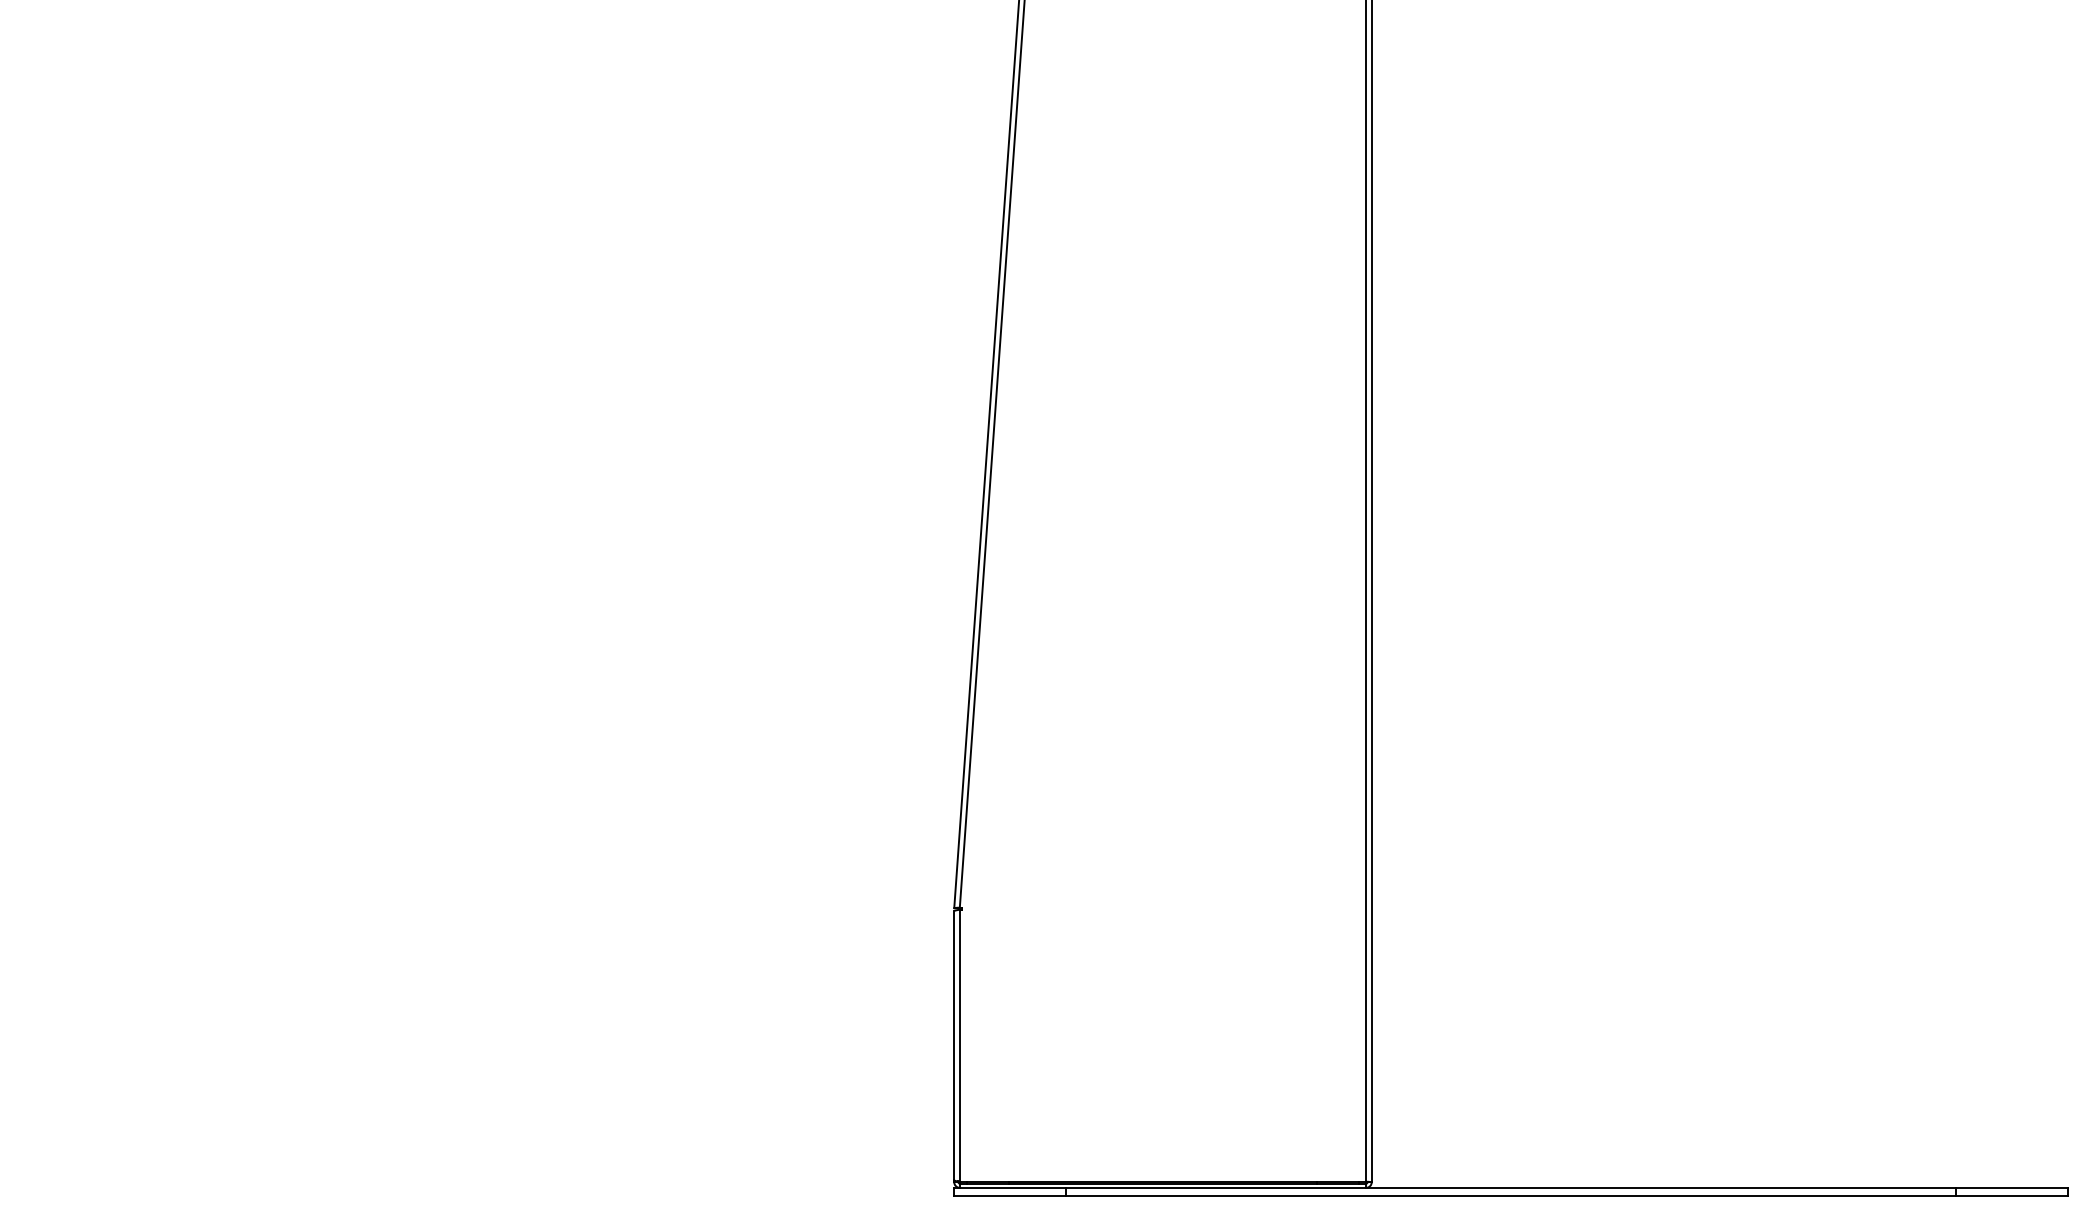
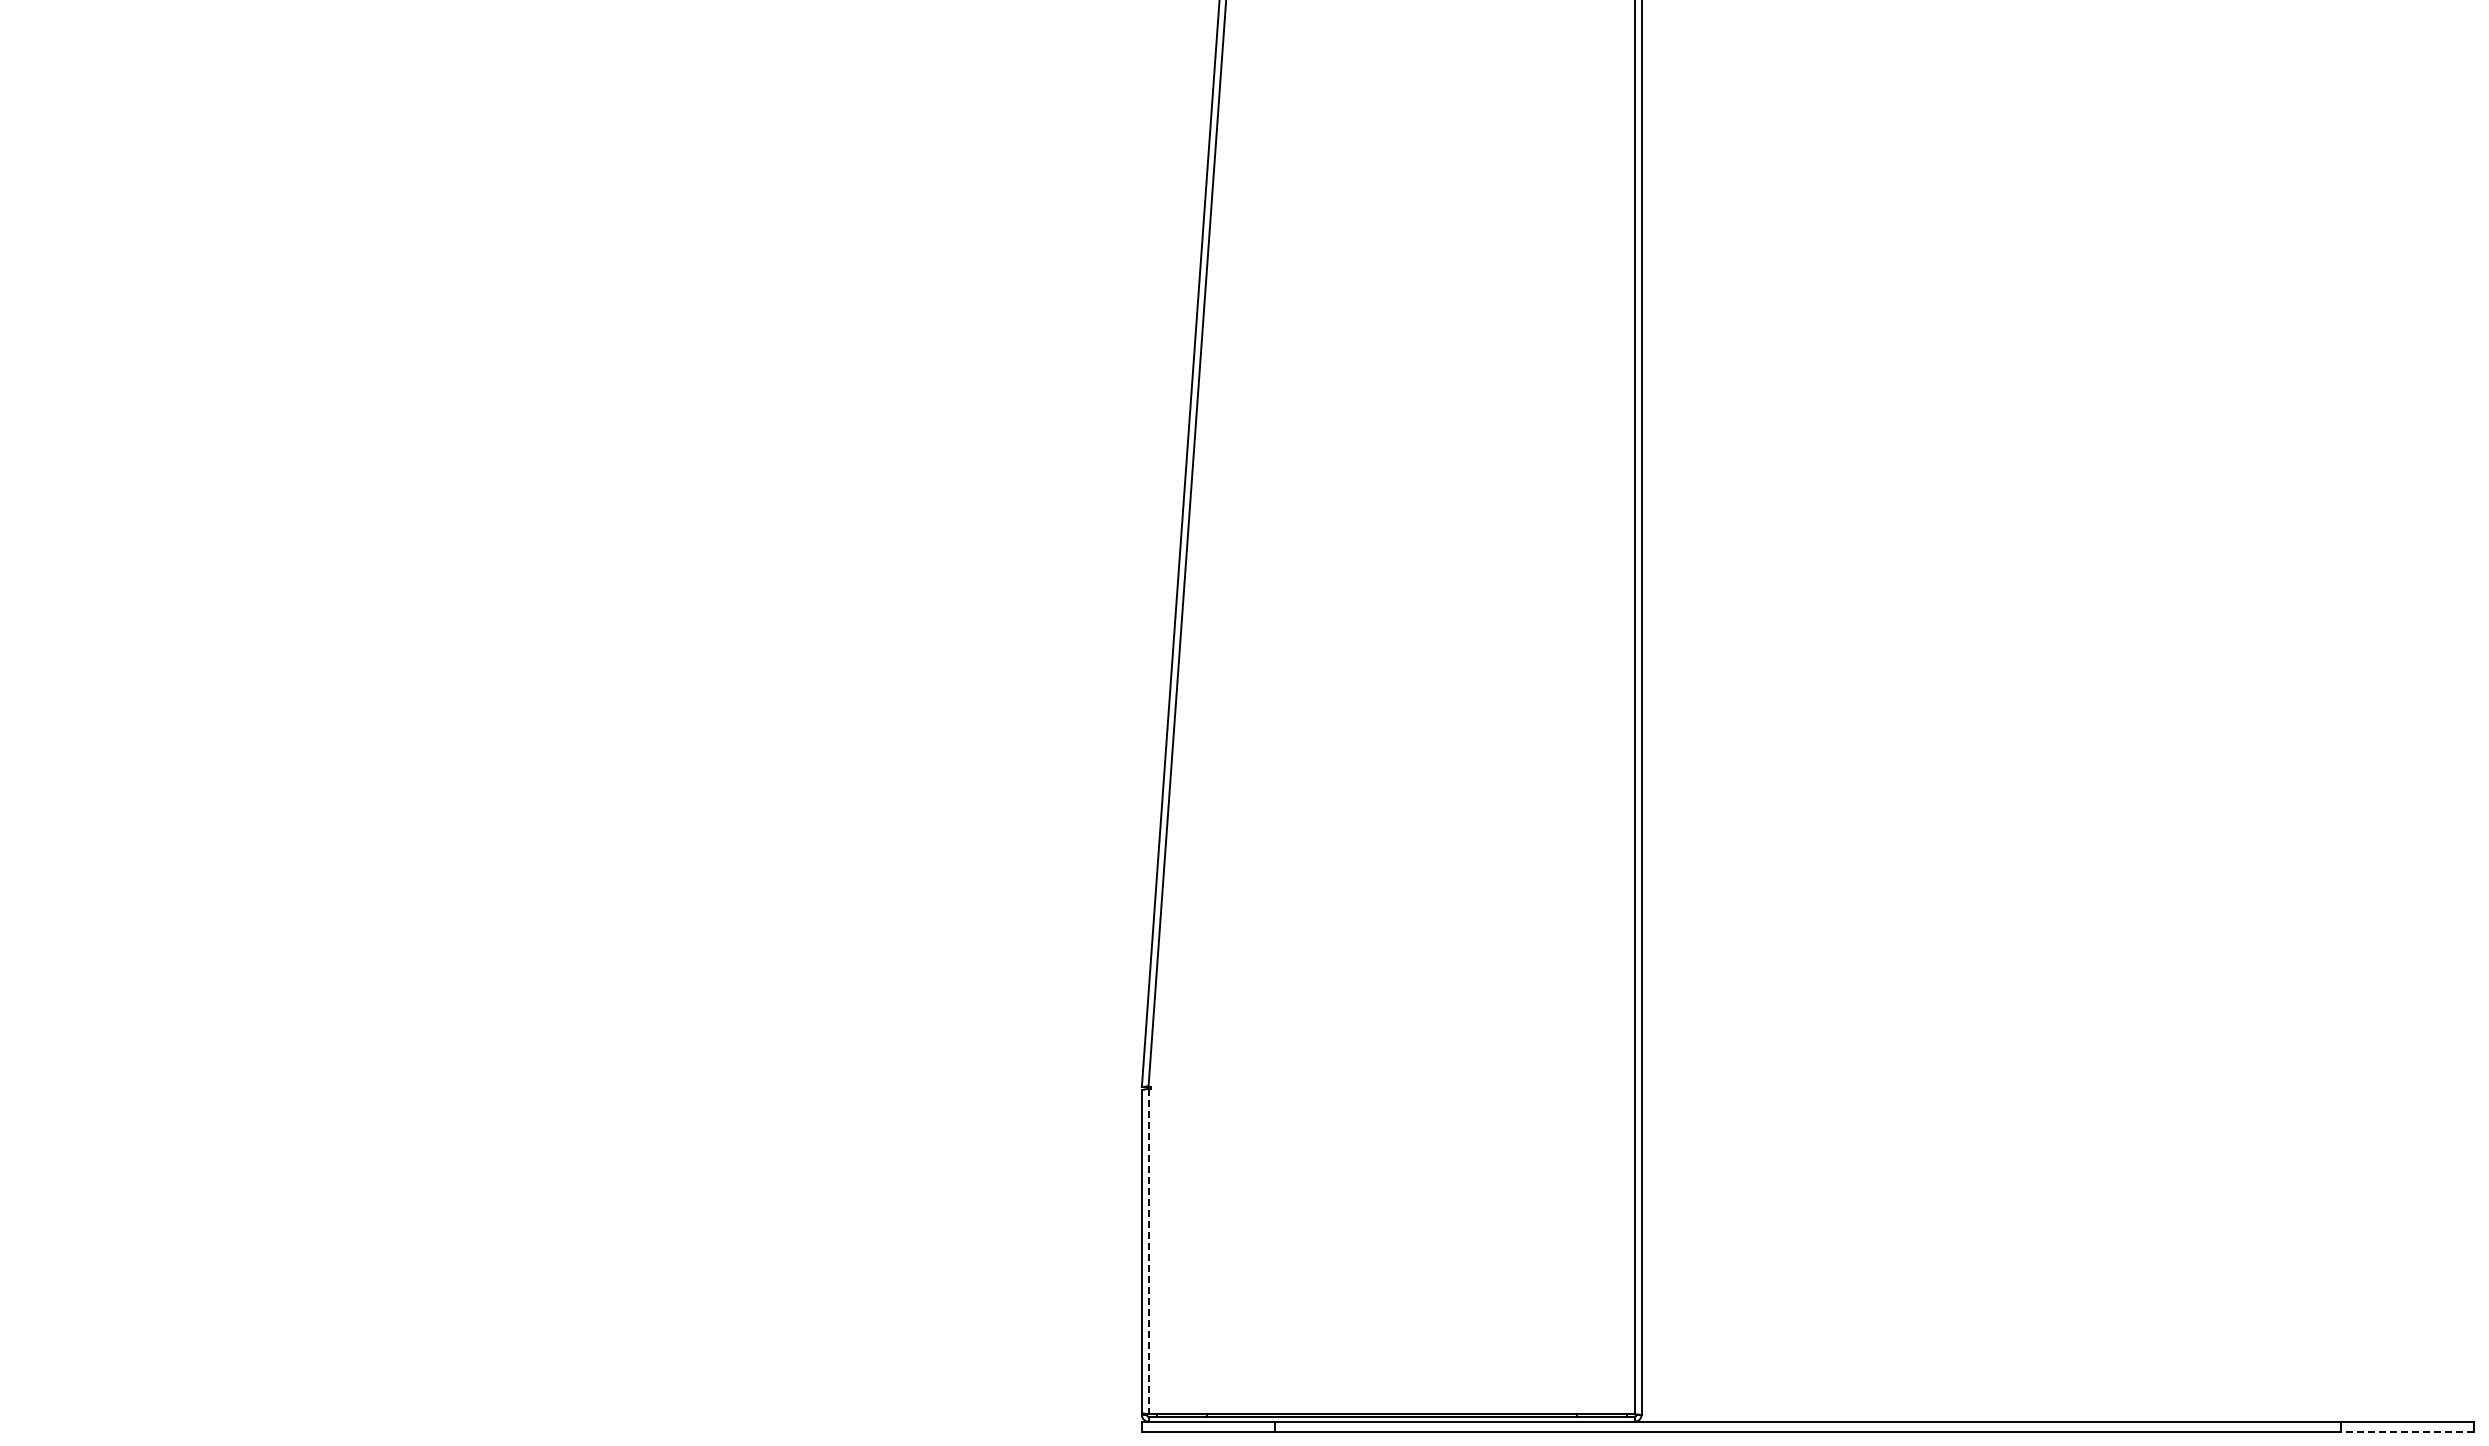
line: (959, 1045) -> (1148, 1251), solid -> dashed
line: (2011, 1196) -> (2407, 1431), solid -> dashed

